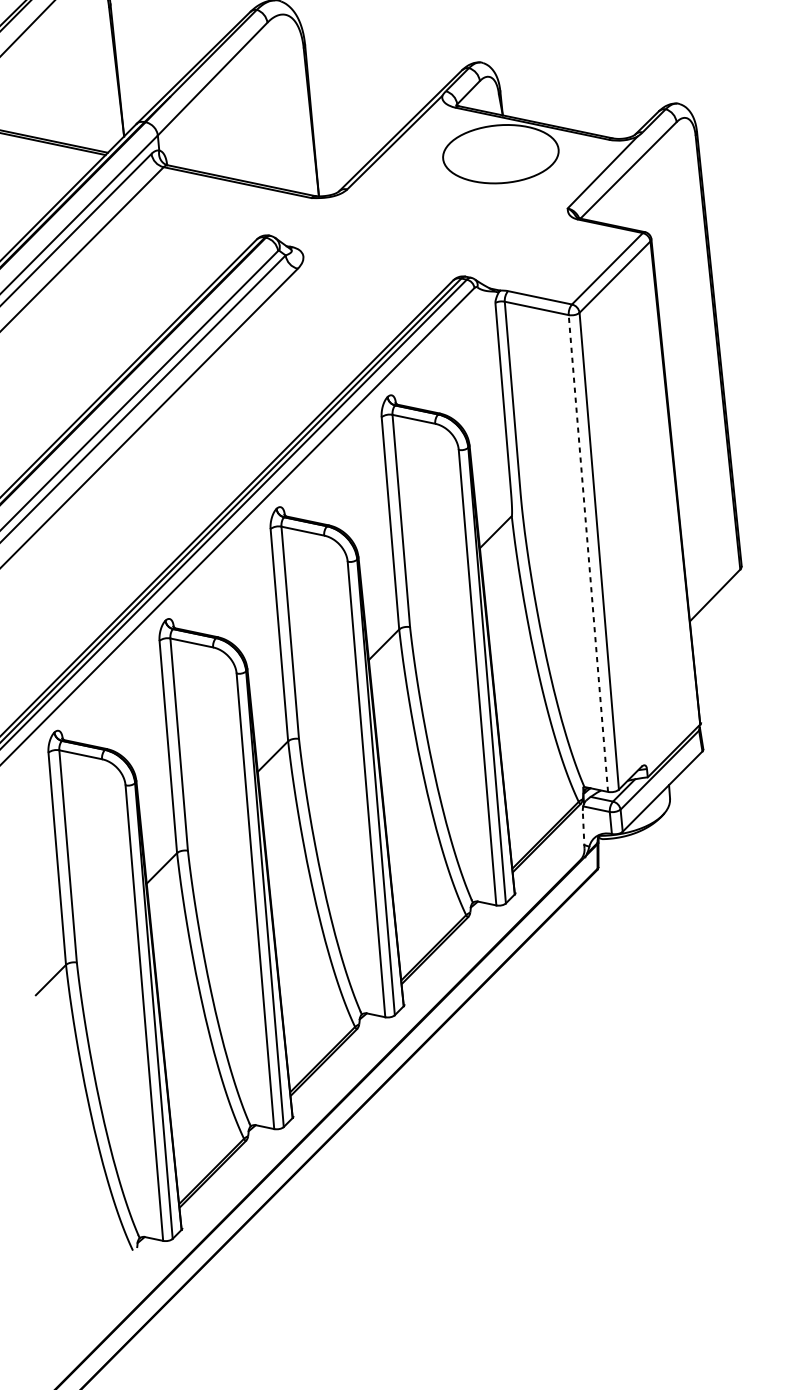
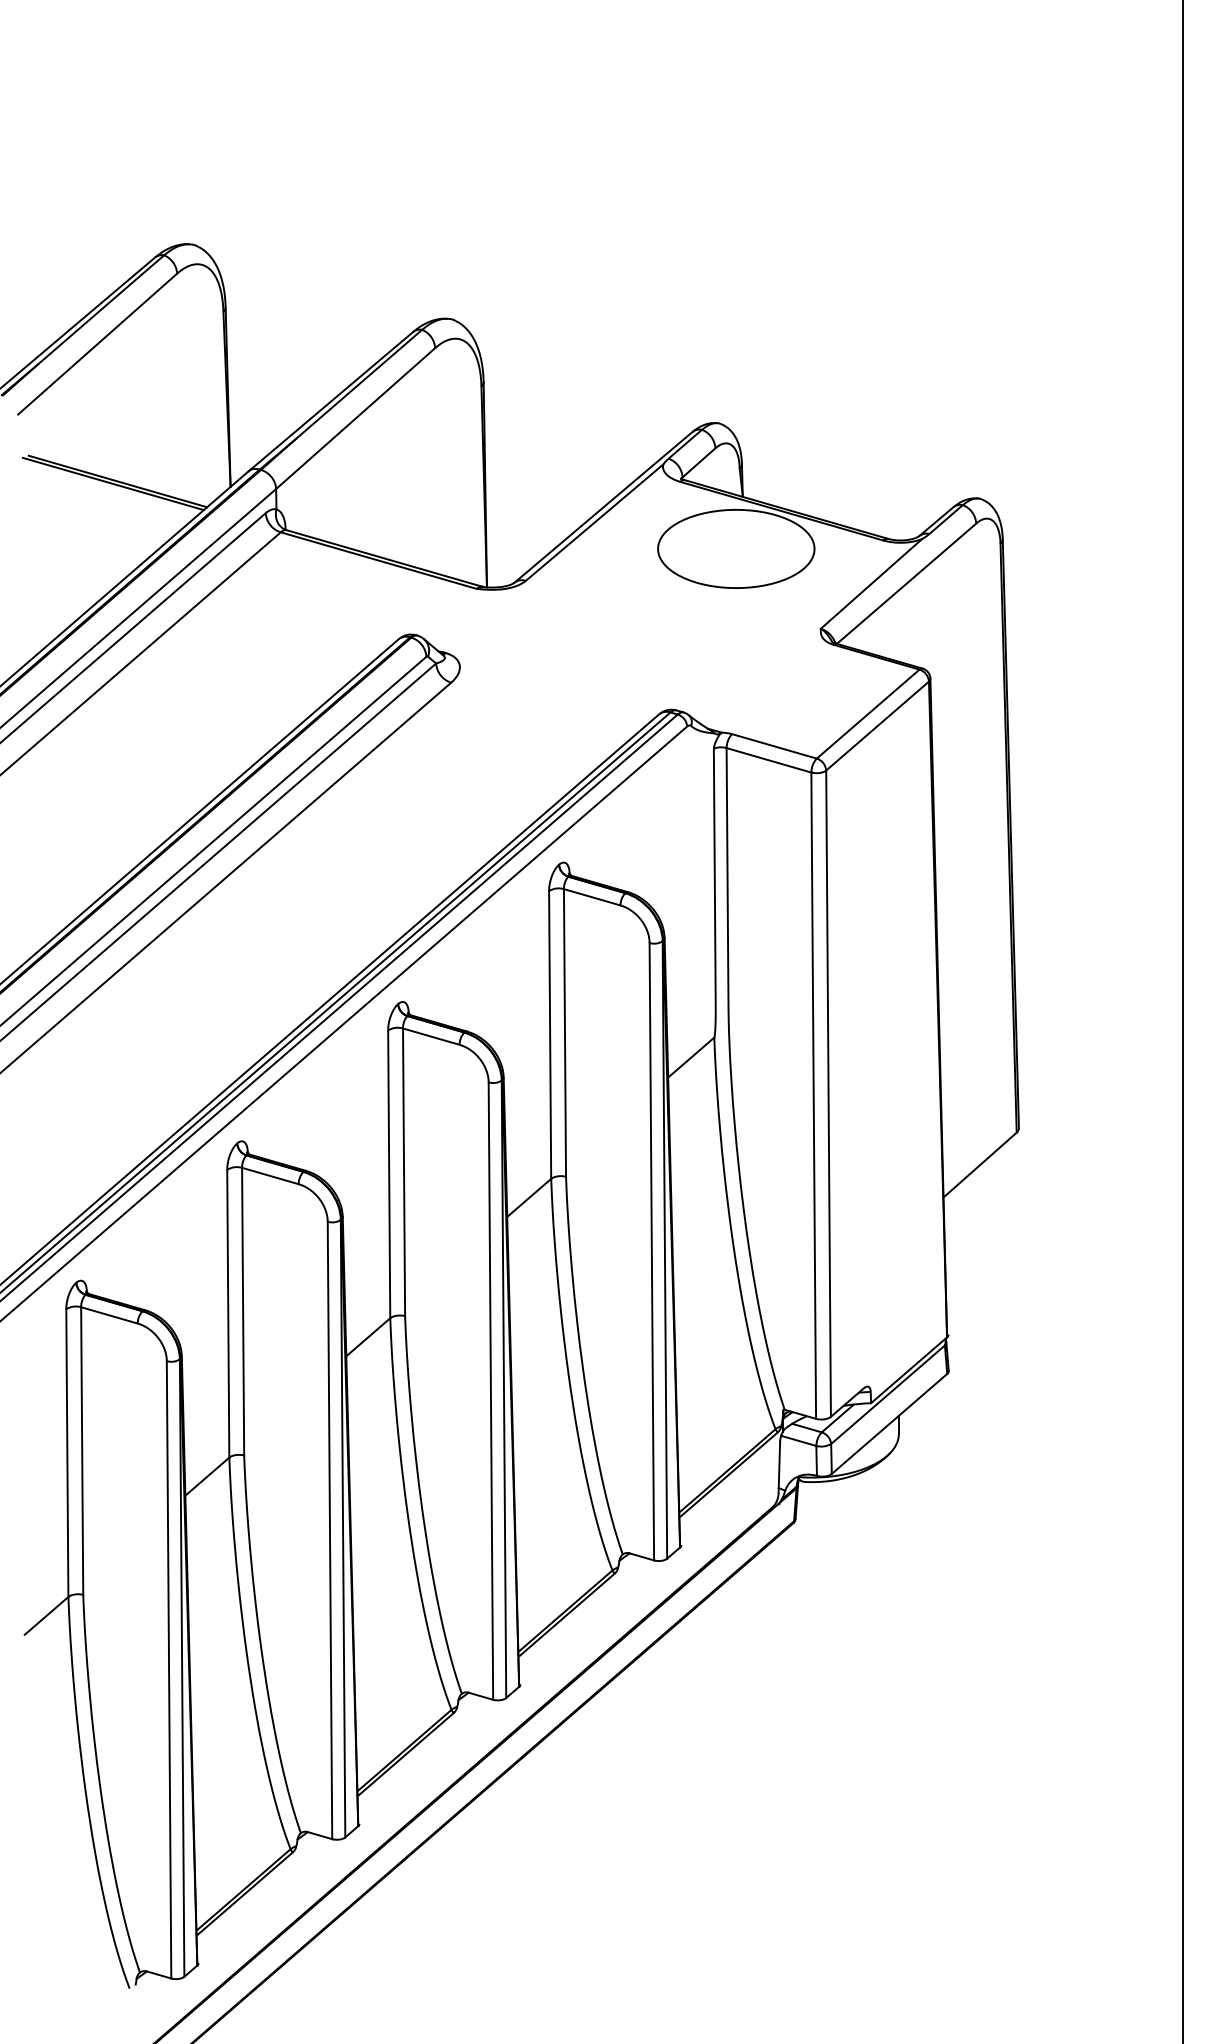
line: (588, 553) -> (813, 1095), dashed -> solid
line: (583, 829) -> (779, 1467), dashed -> solid

